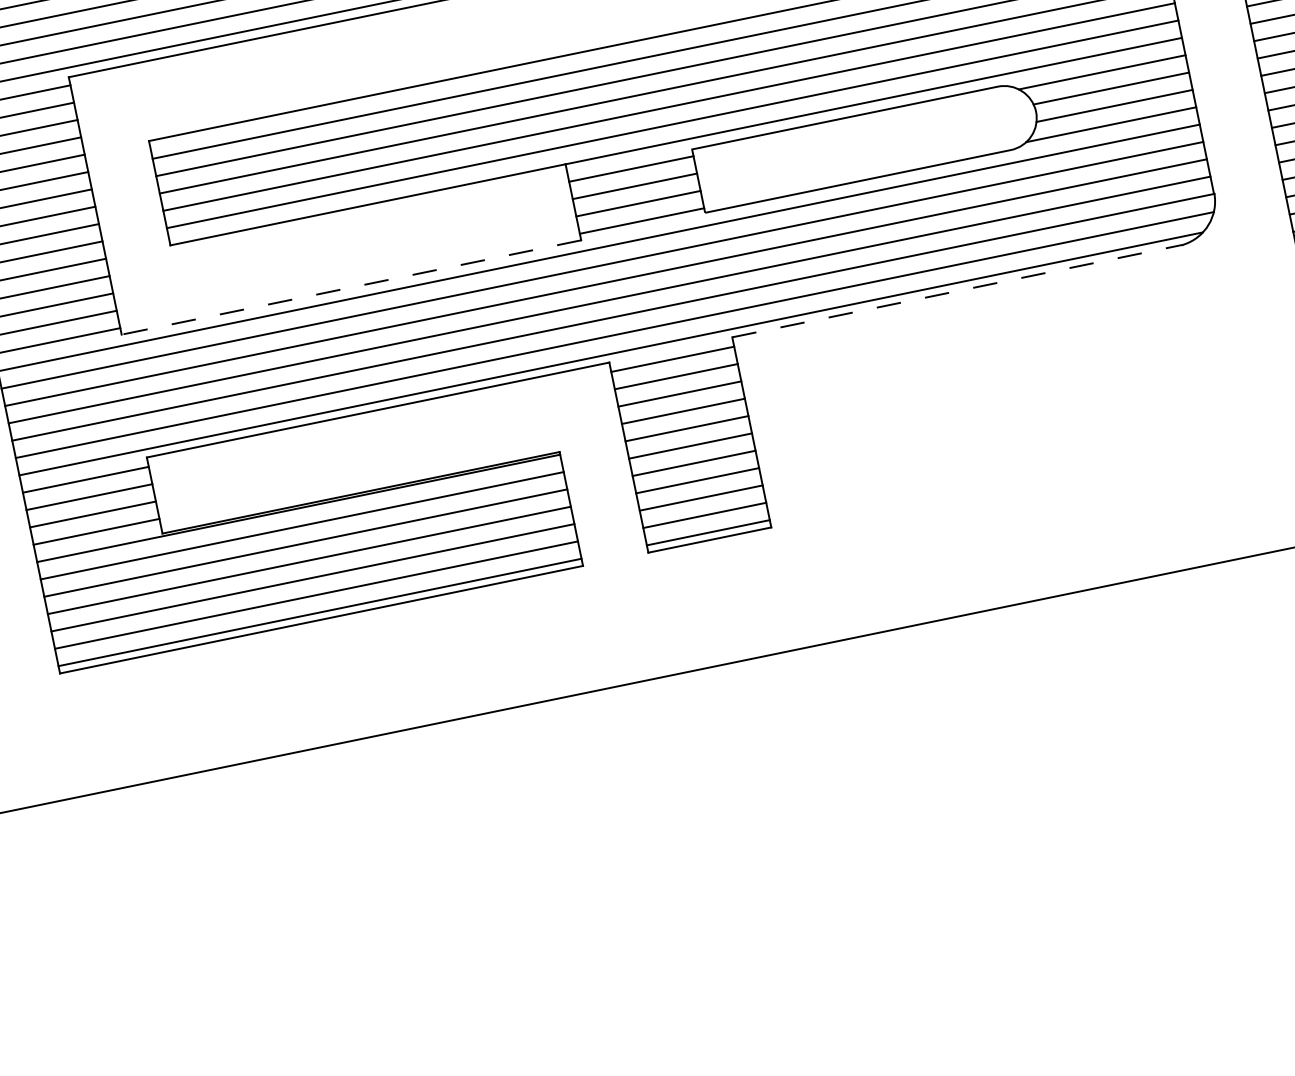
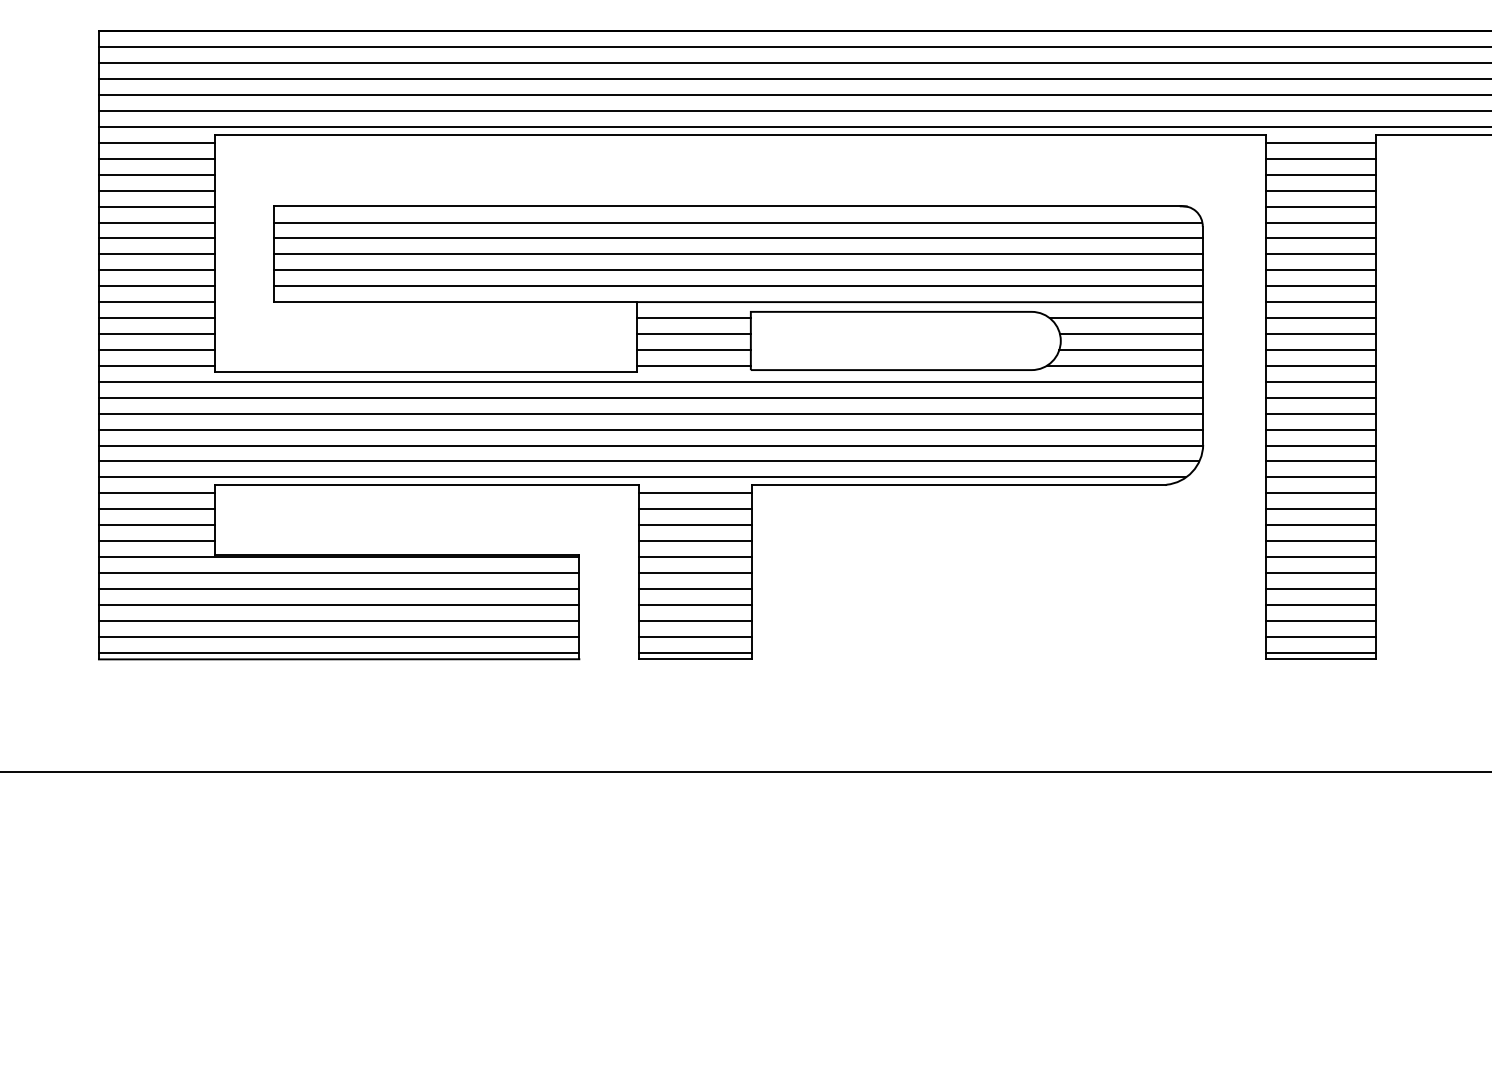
line: (351, 287) -> (425, 371), dashed -> solid
line: (957, 290) -> (959, 484), dashed -> solid

